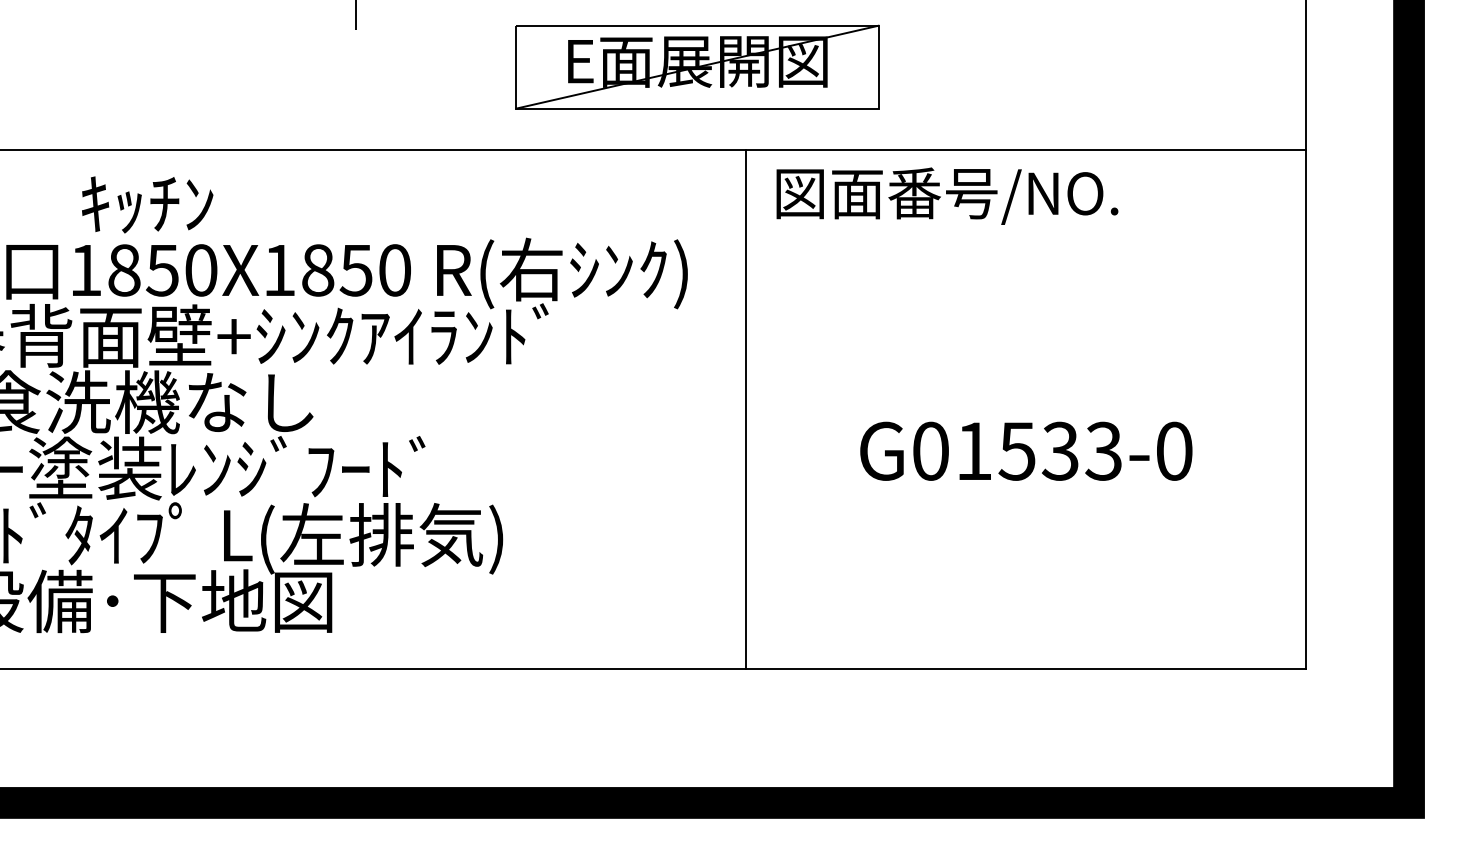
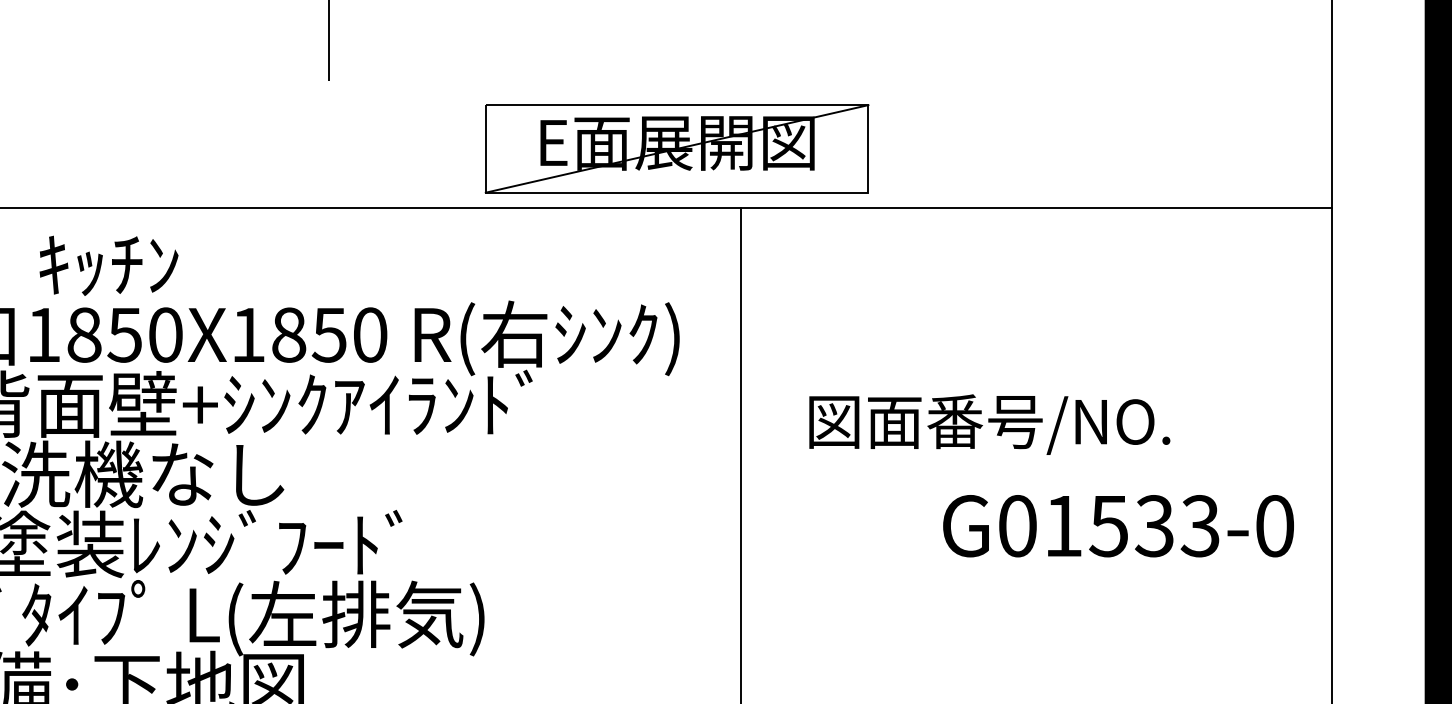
part: (697, 66) -> (677, 148), moved
text: (947, 195) -> (989, 423), moved
text: (1026, 450) -> (1118, 525), moved

